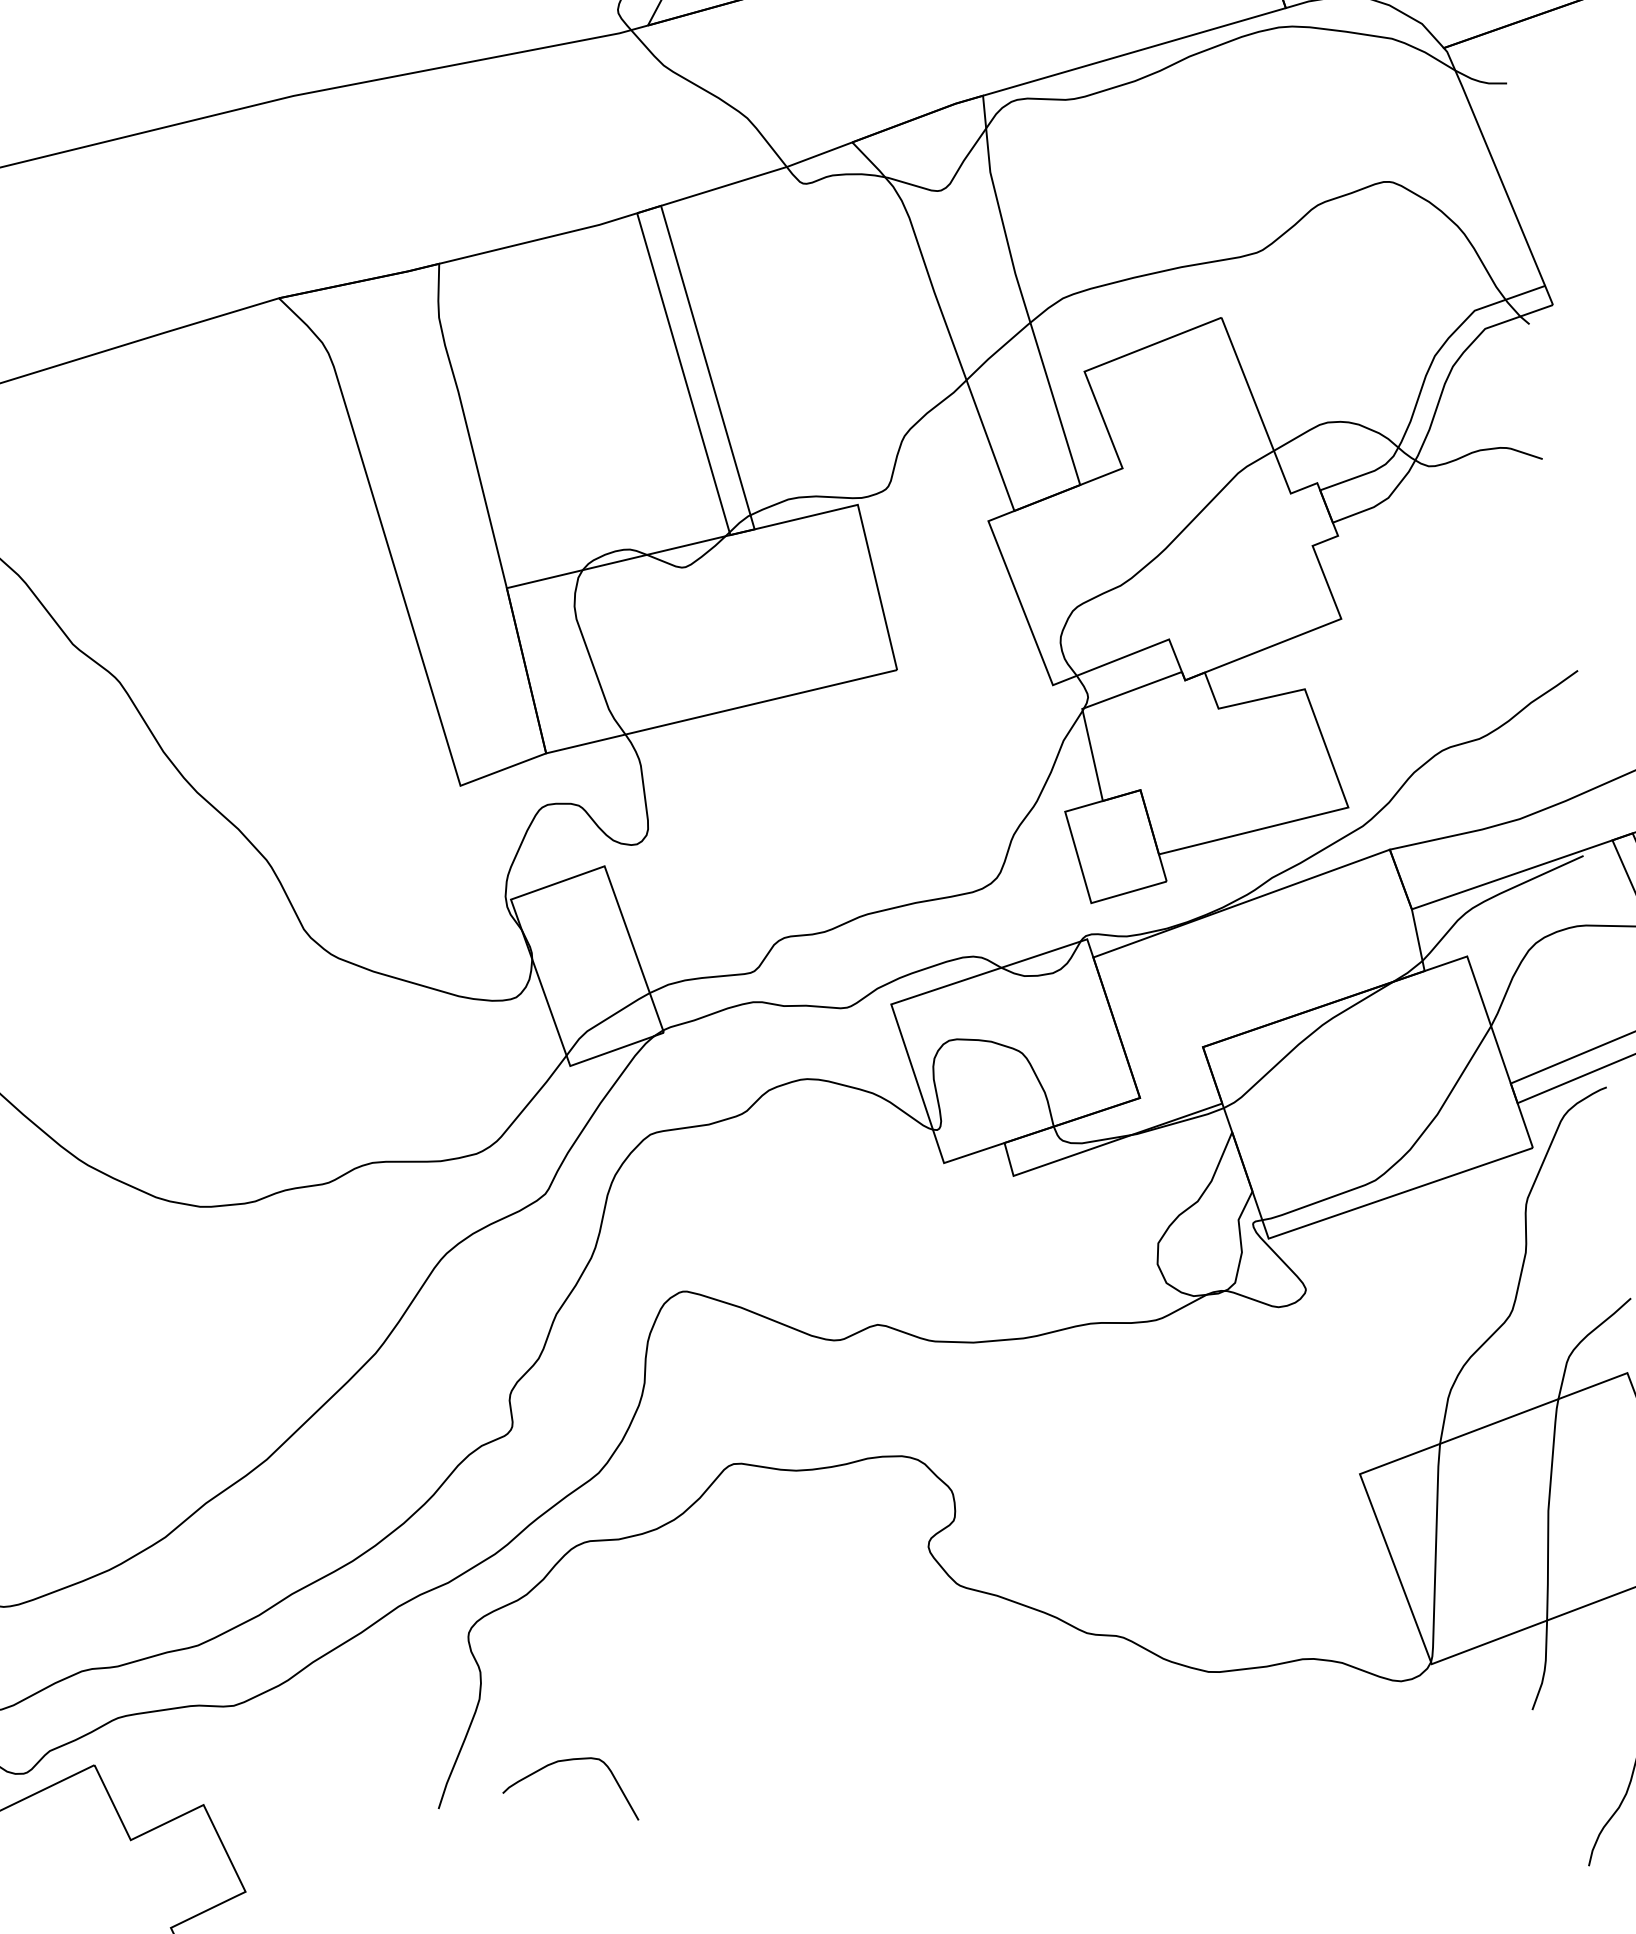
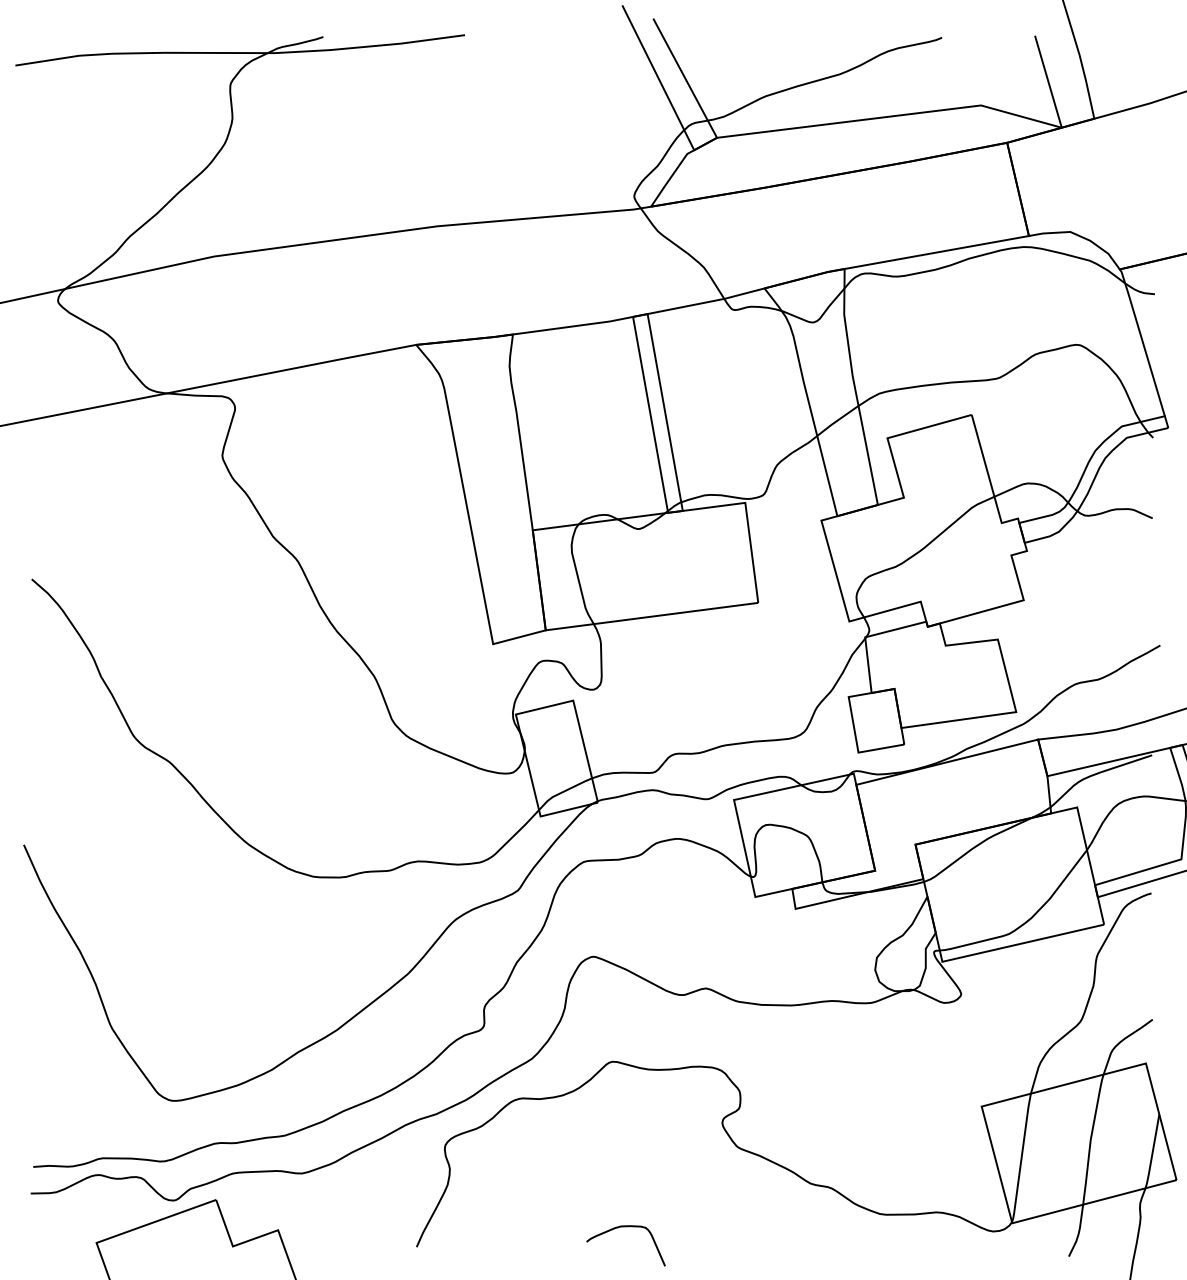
curve: (565, 1762) -> (625, 1227), moved

